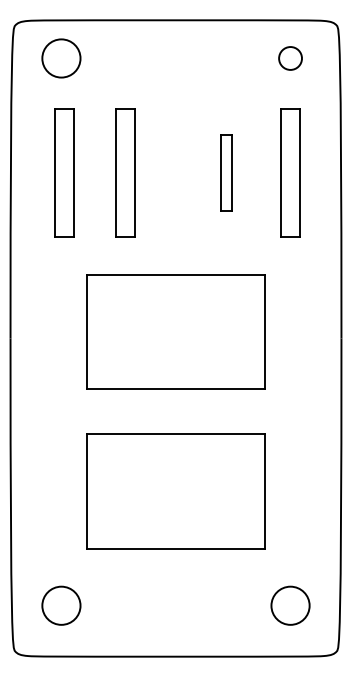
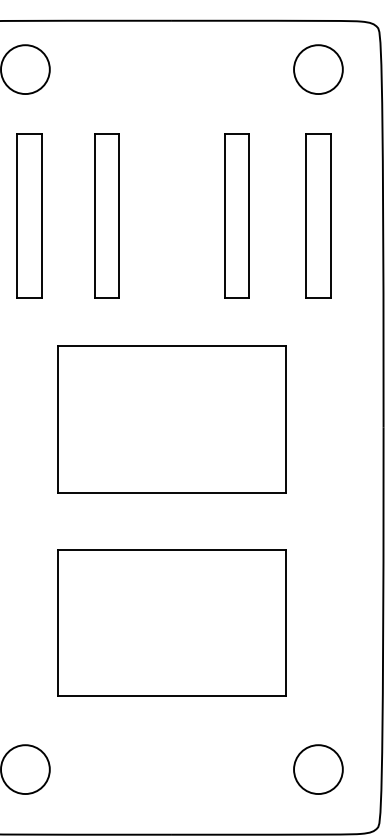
circle: (290, 58) -> (318, 69), size x1.67
part: (226, 172) -> (236, 215), size x1.67

